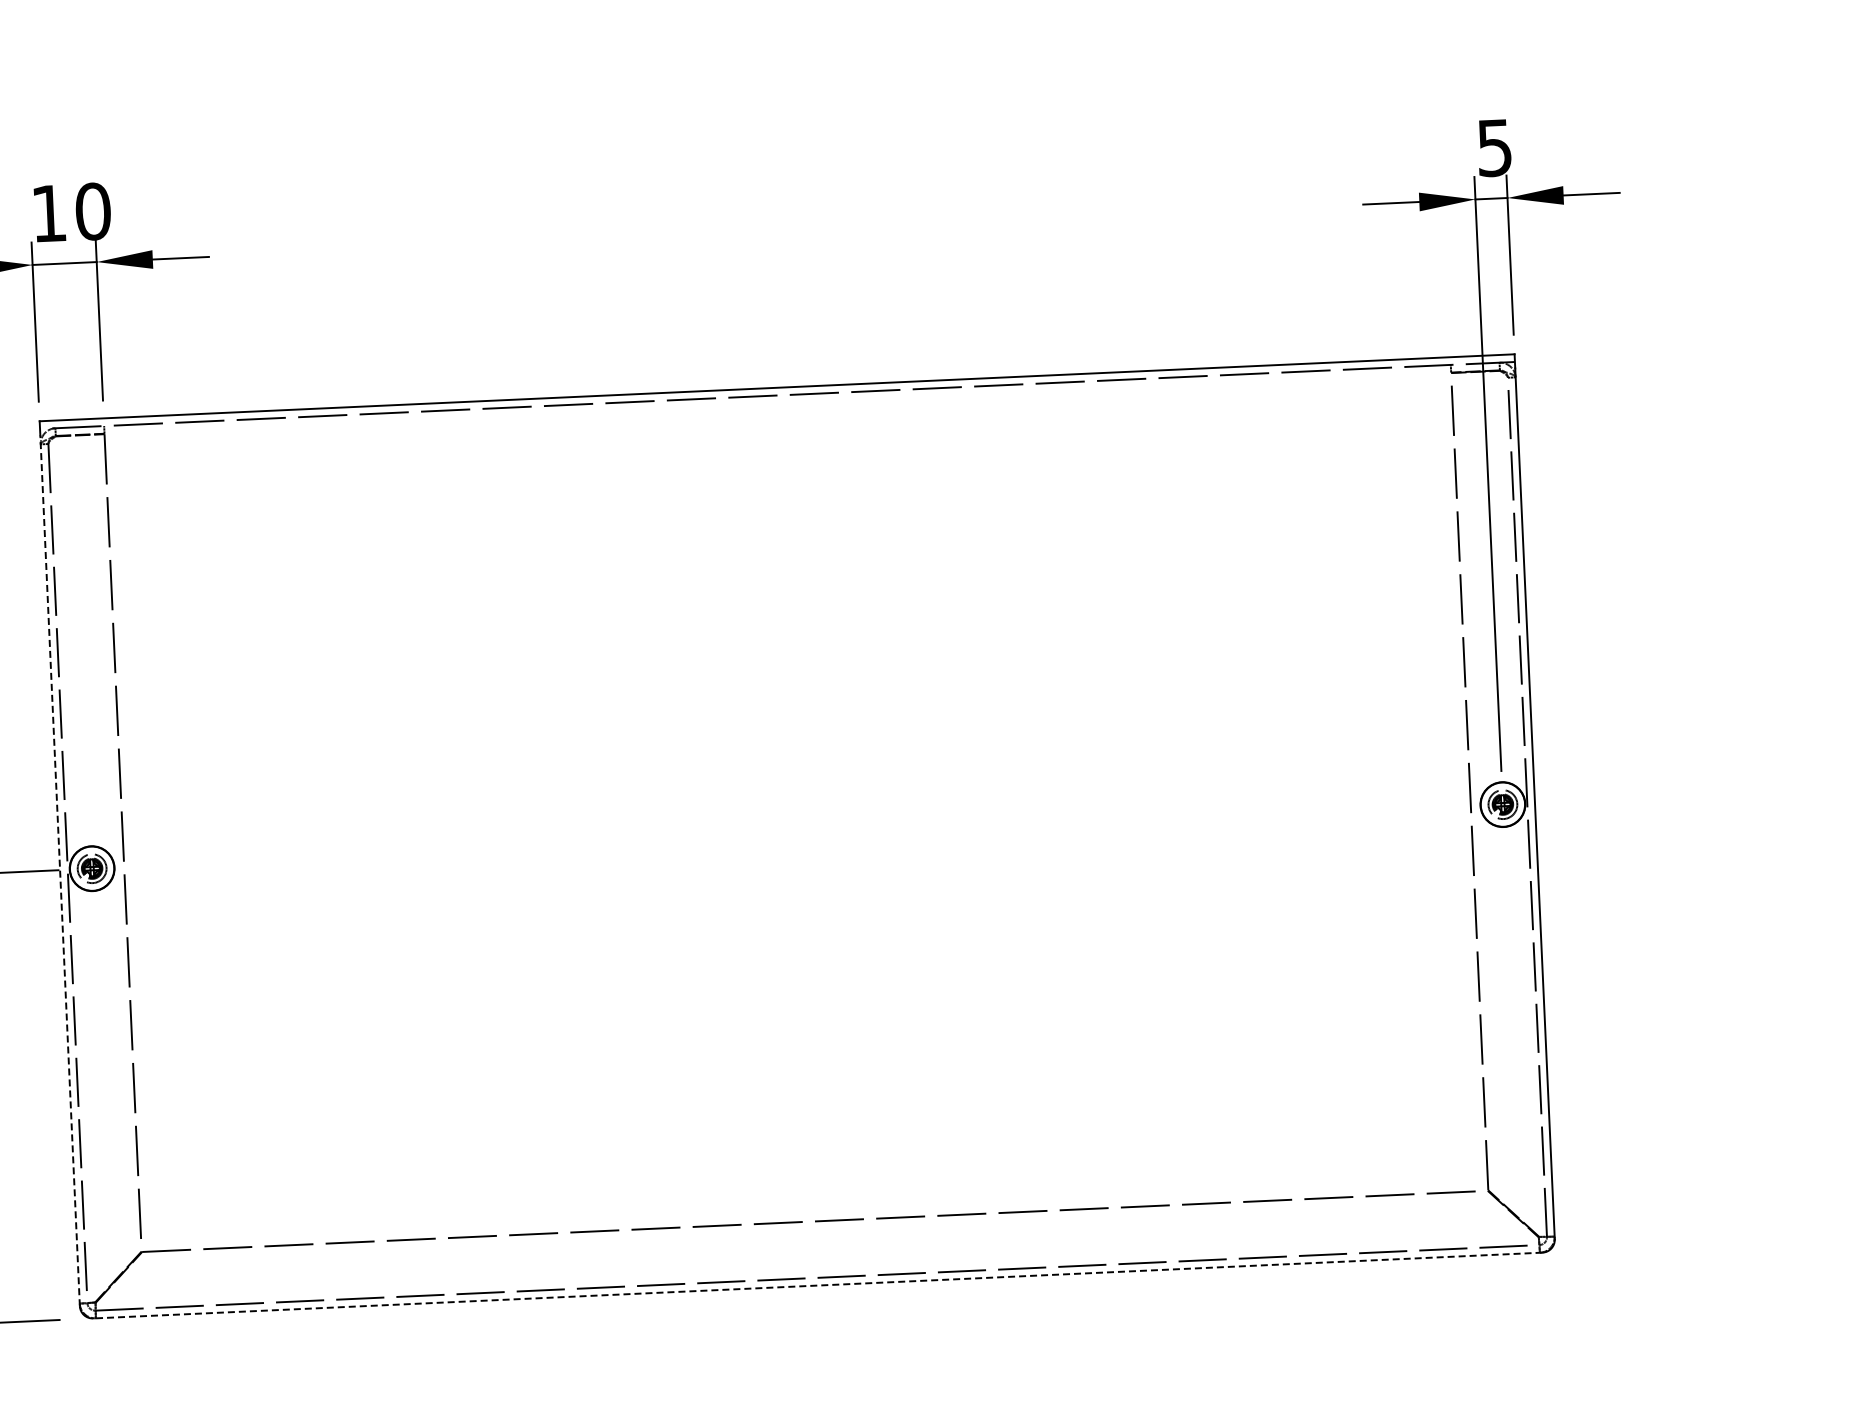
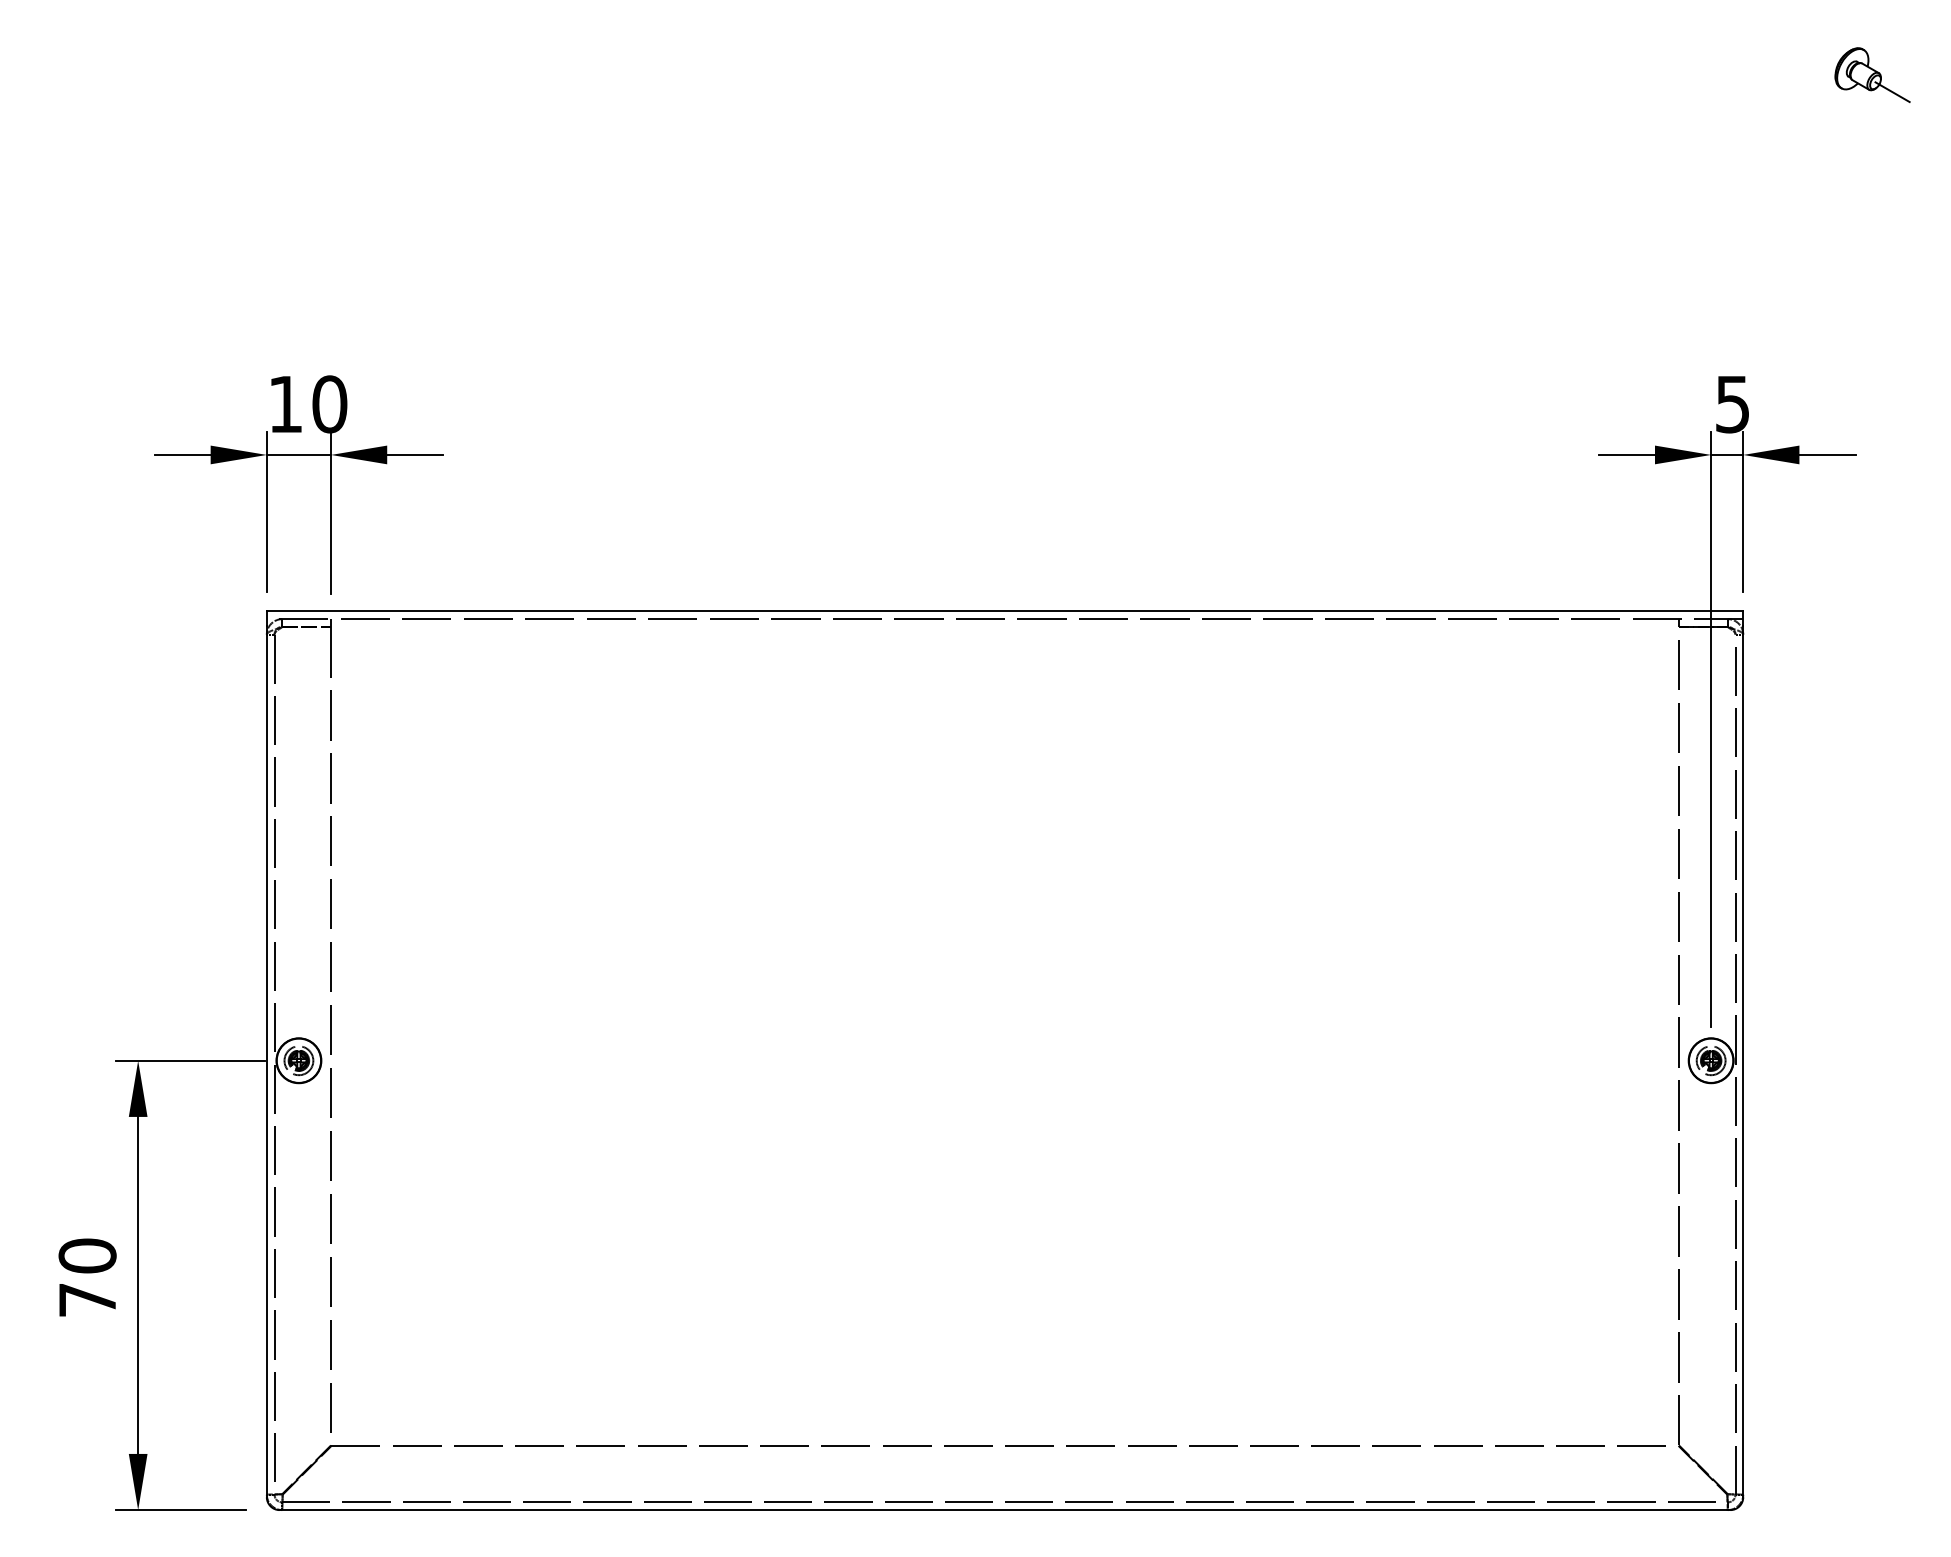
line: (59, 870) -> (266, 1061), dashed -> solid
line: (817, 1285) -> (1004, 1510), dashed -> solid

